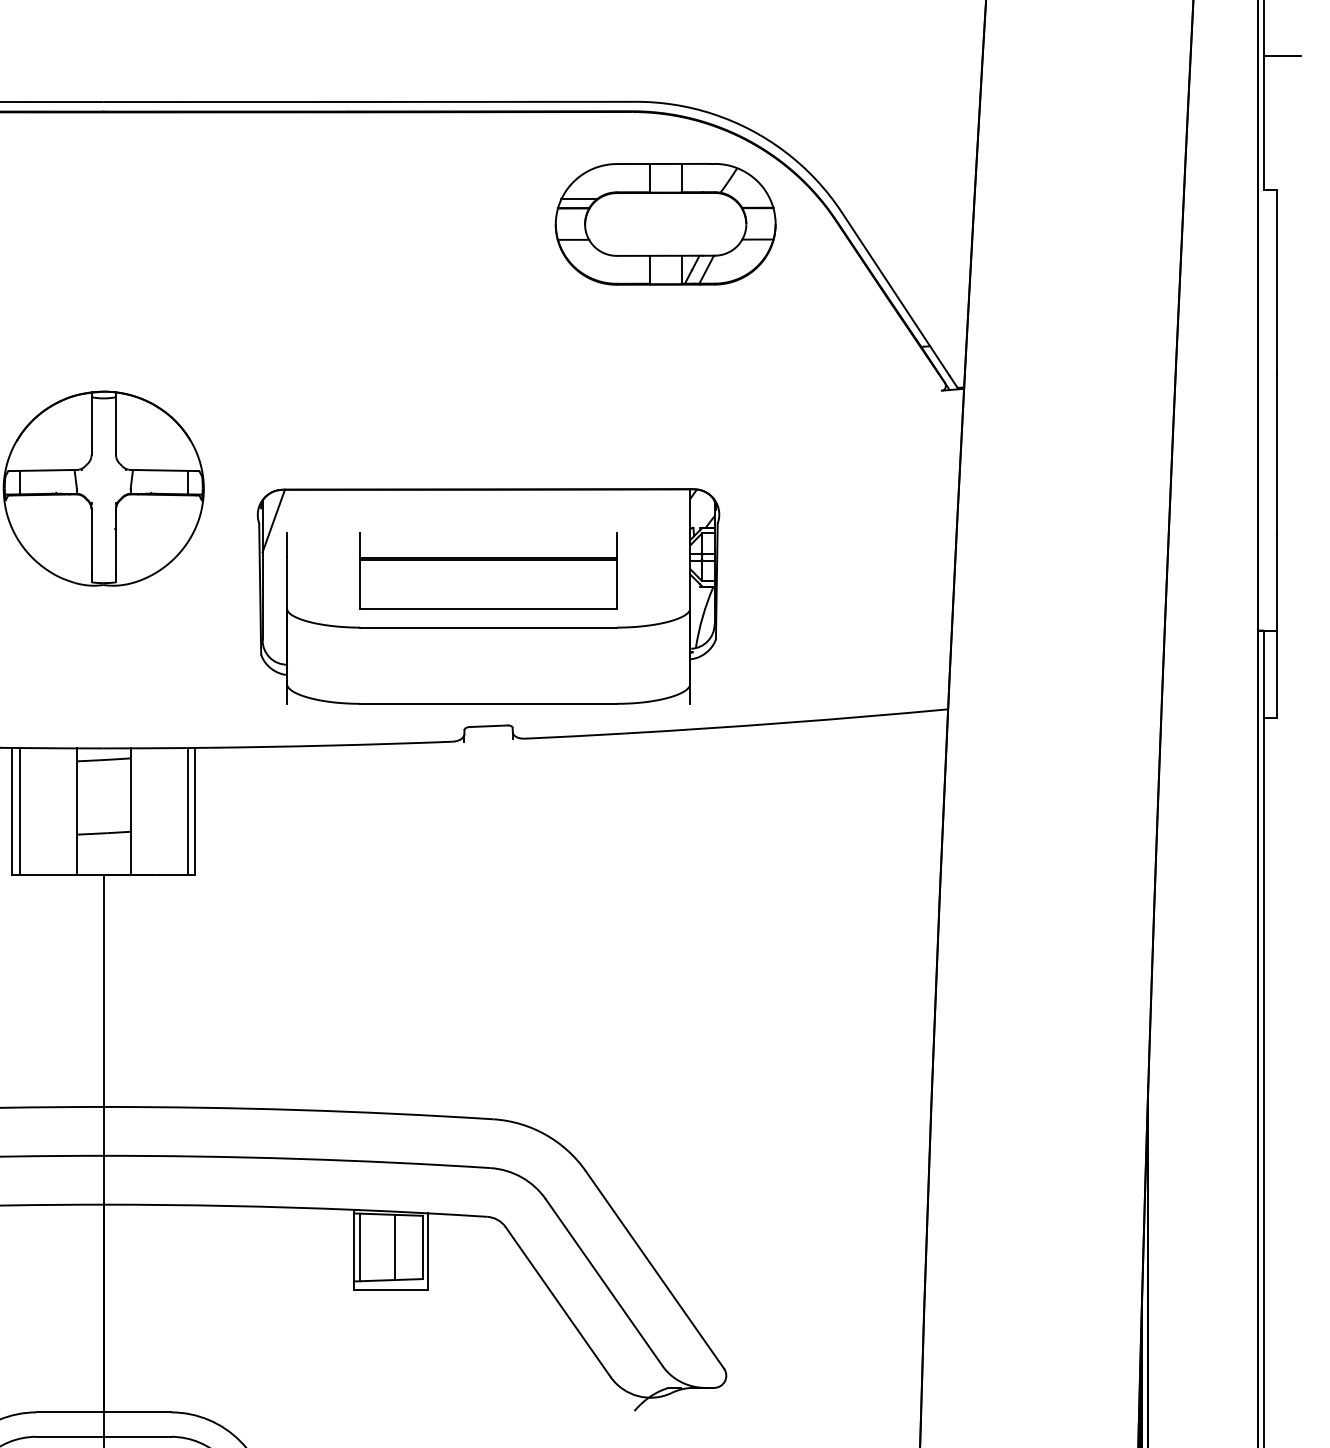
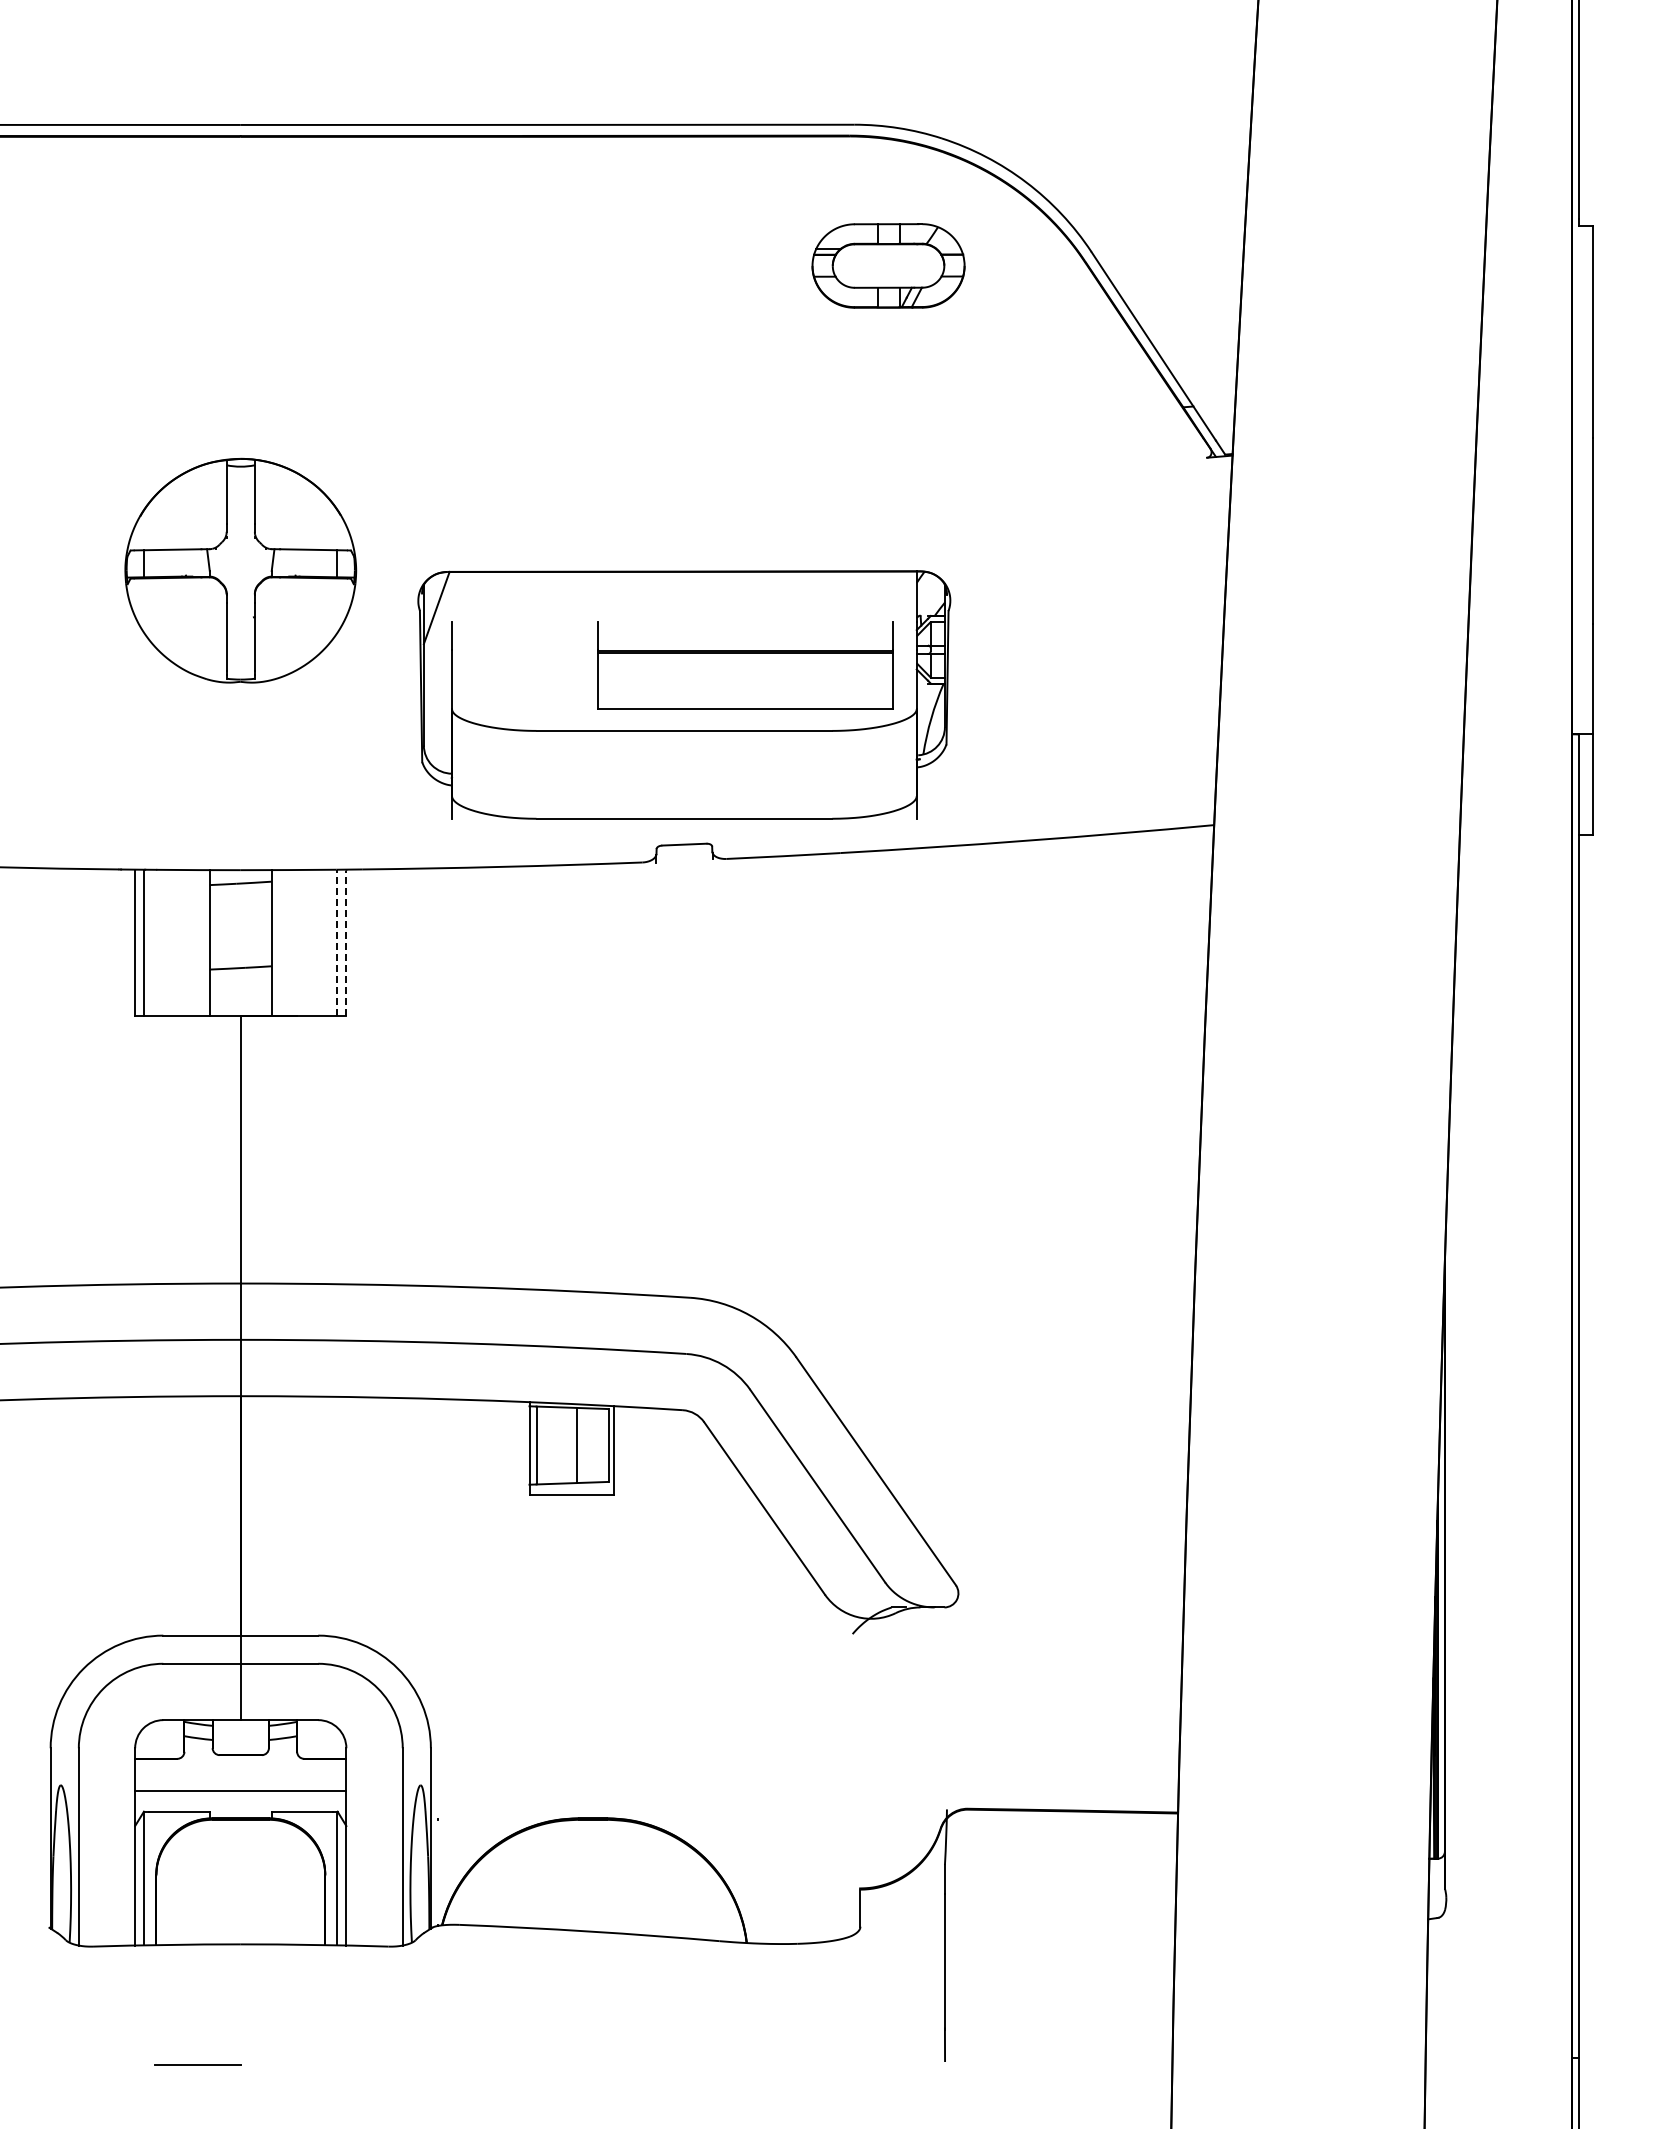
line: (1282, 56) -> (1599, 72), removed
part: (665, 223) -> (888, 265), size x0.6
part: (488, 570) -> (745, 665), moved
line: (187, 811) -> (337, 942), solid -> dashed
line: (195, 812) -> (346, 943), solid -> dashed

